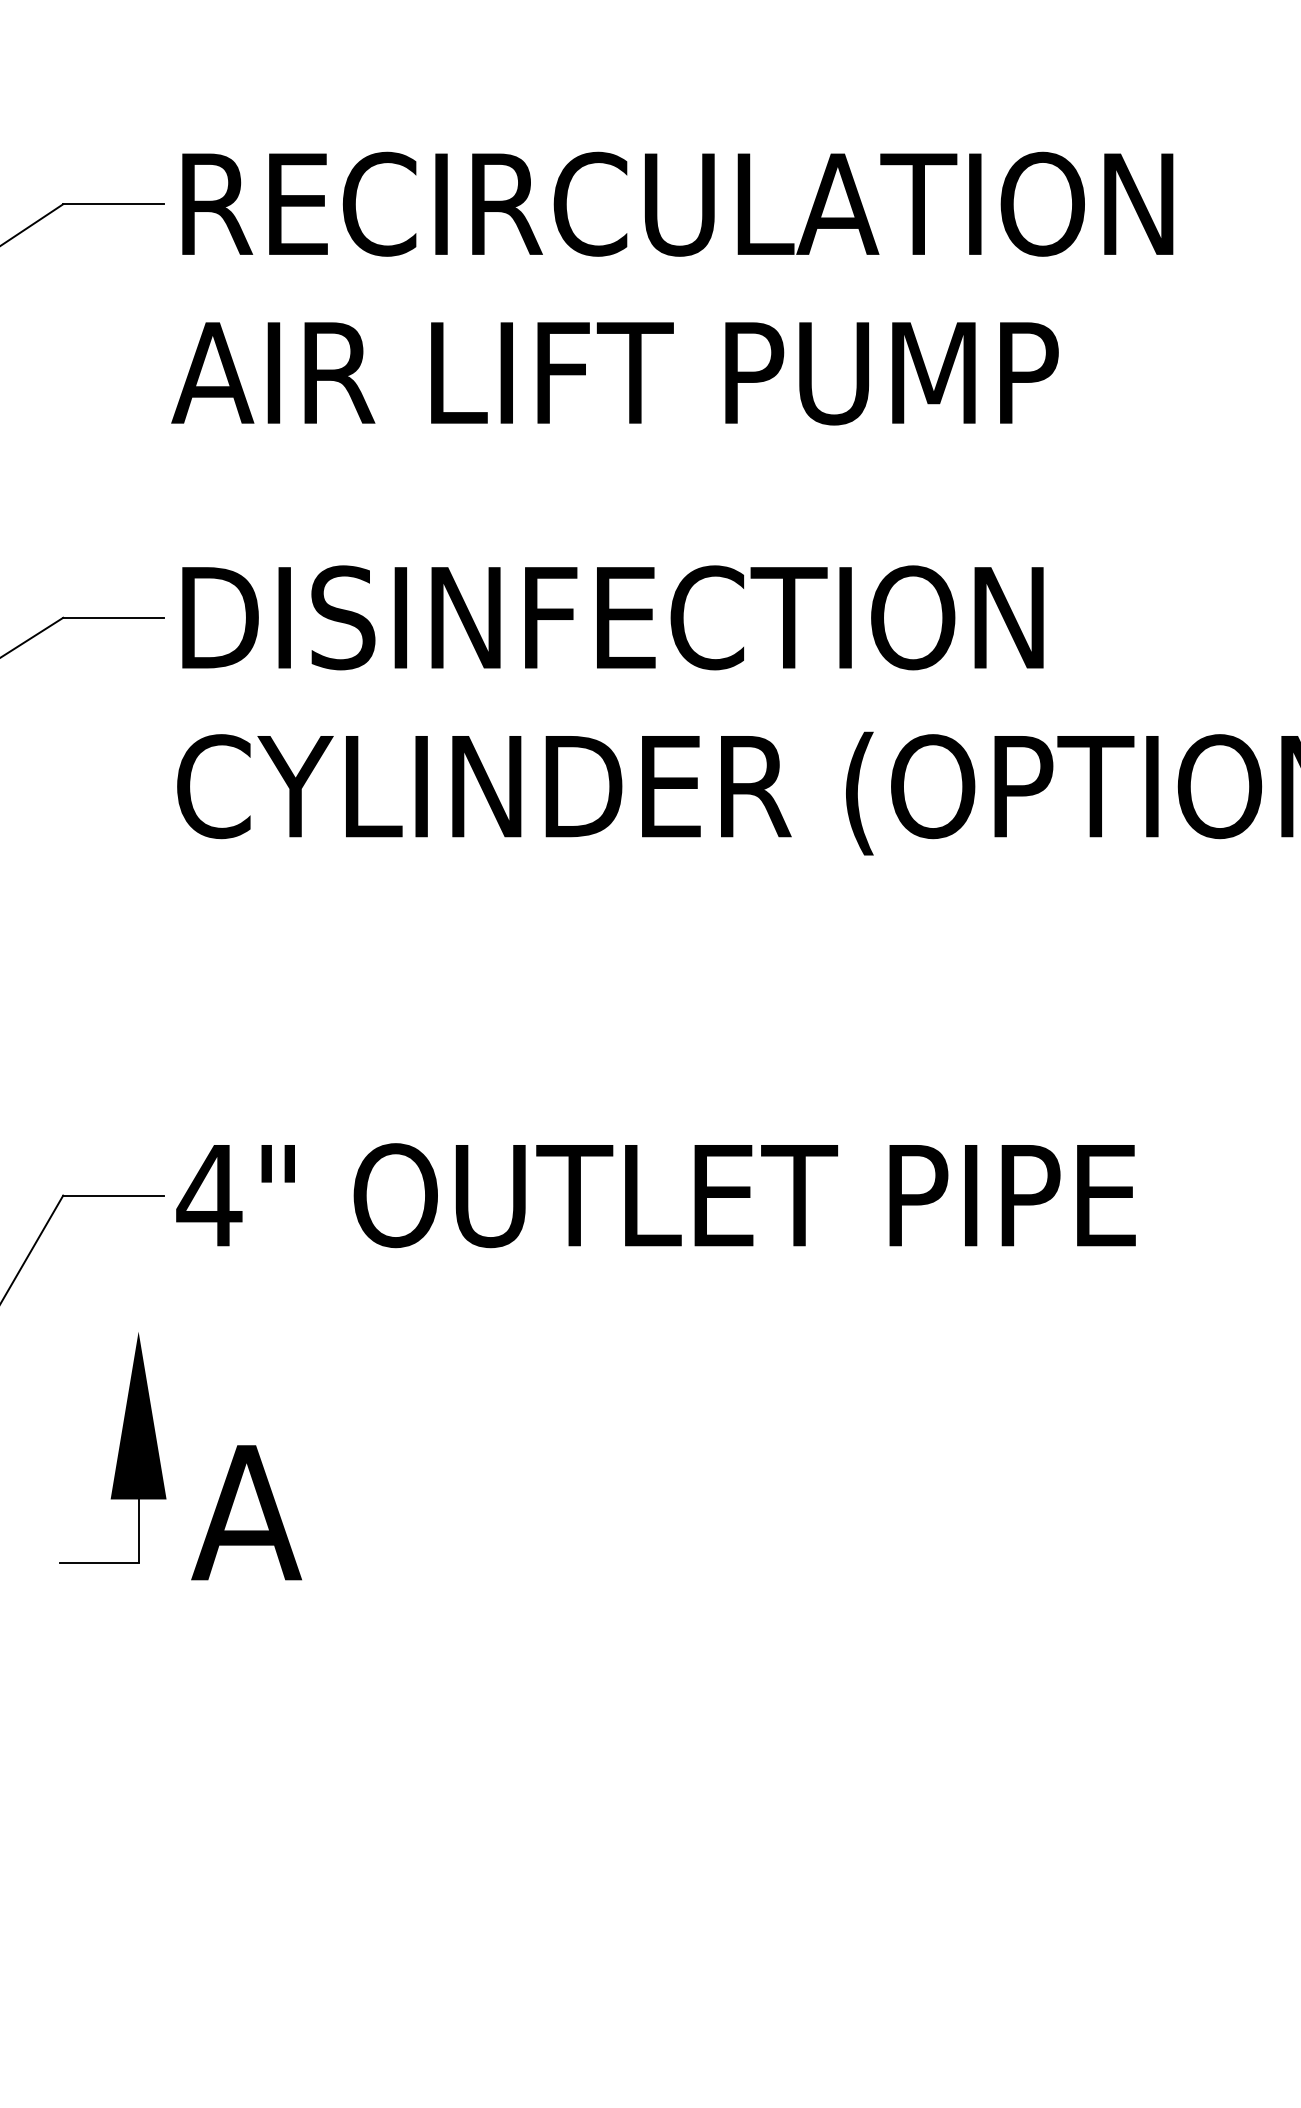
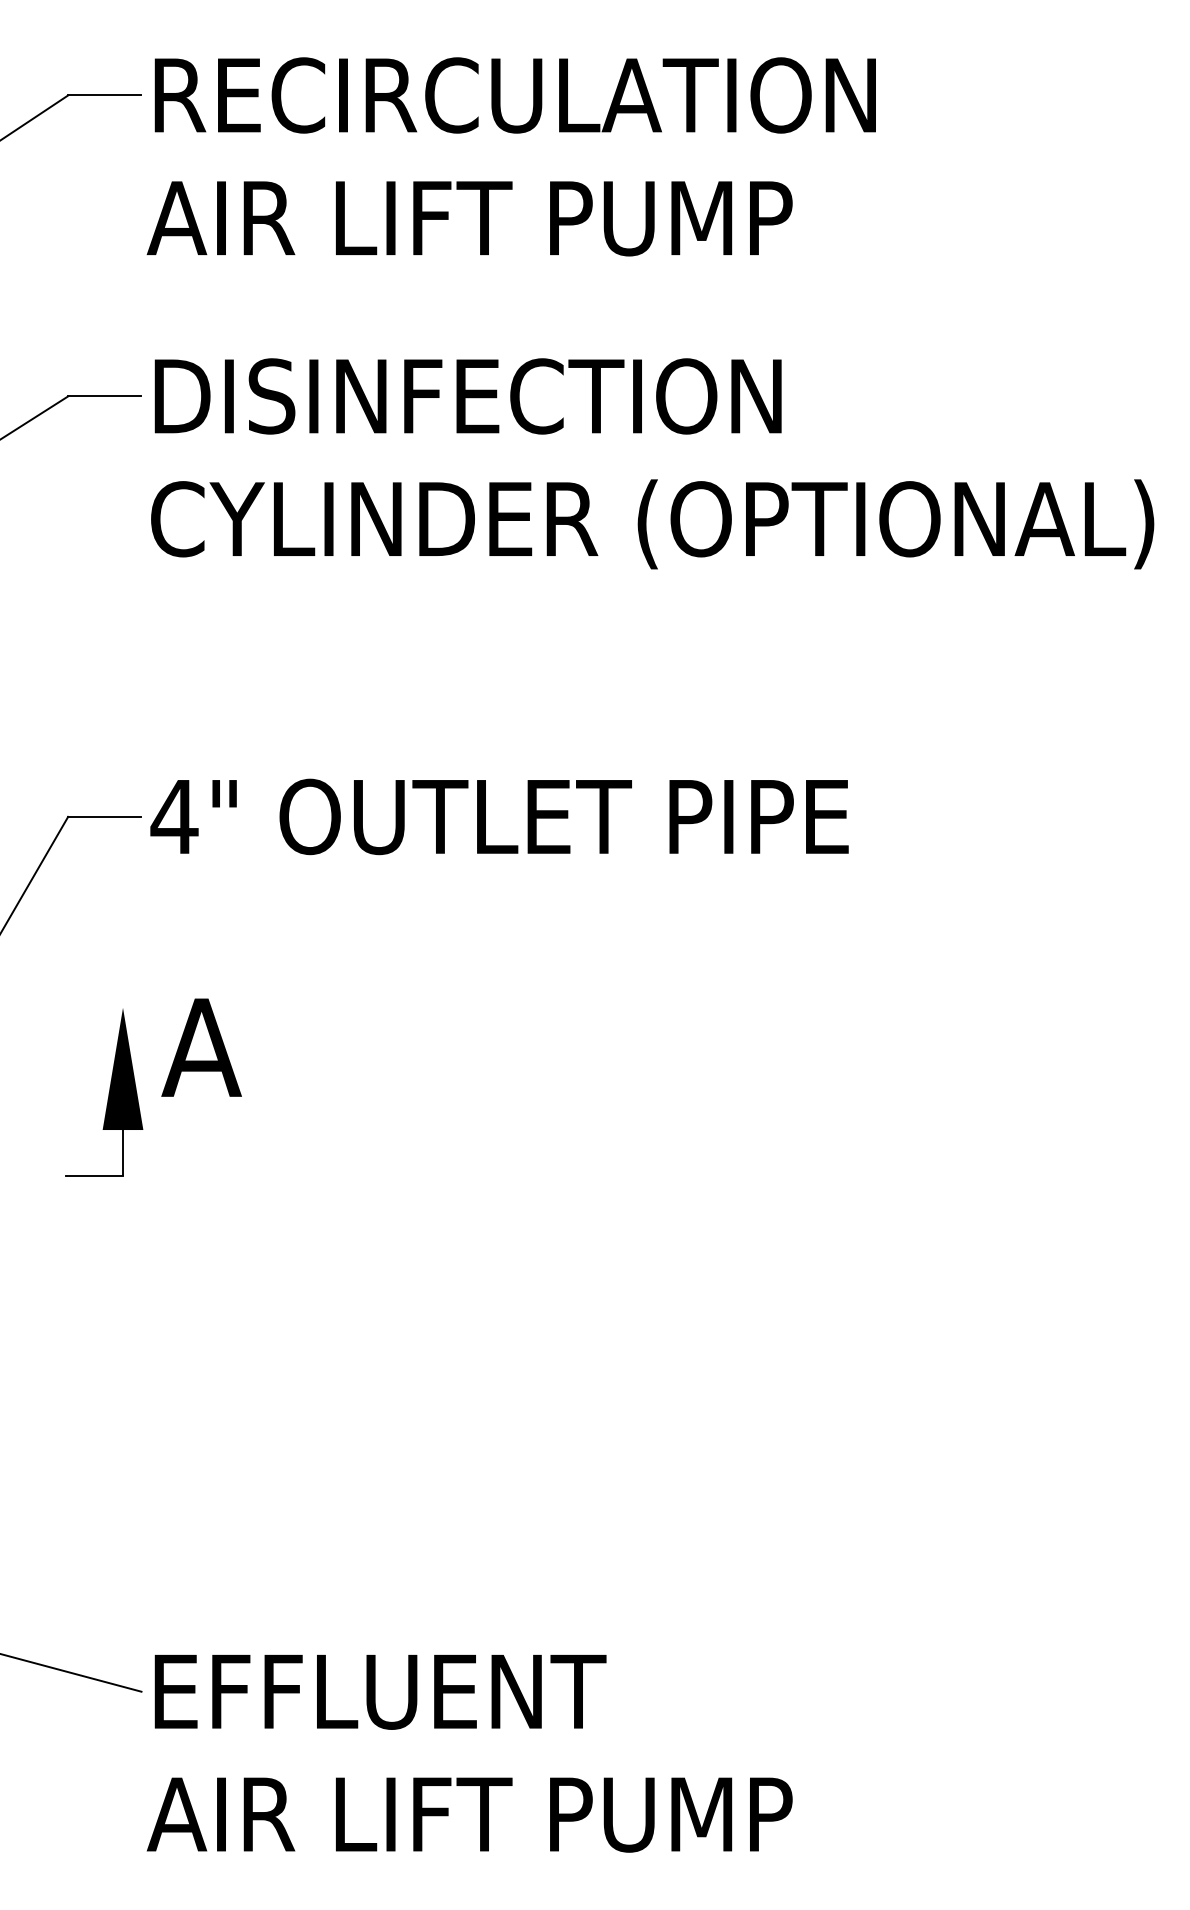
part: (113, 1447) -> (104, 1092), moved

